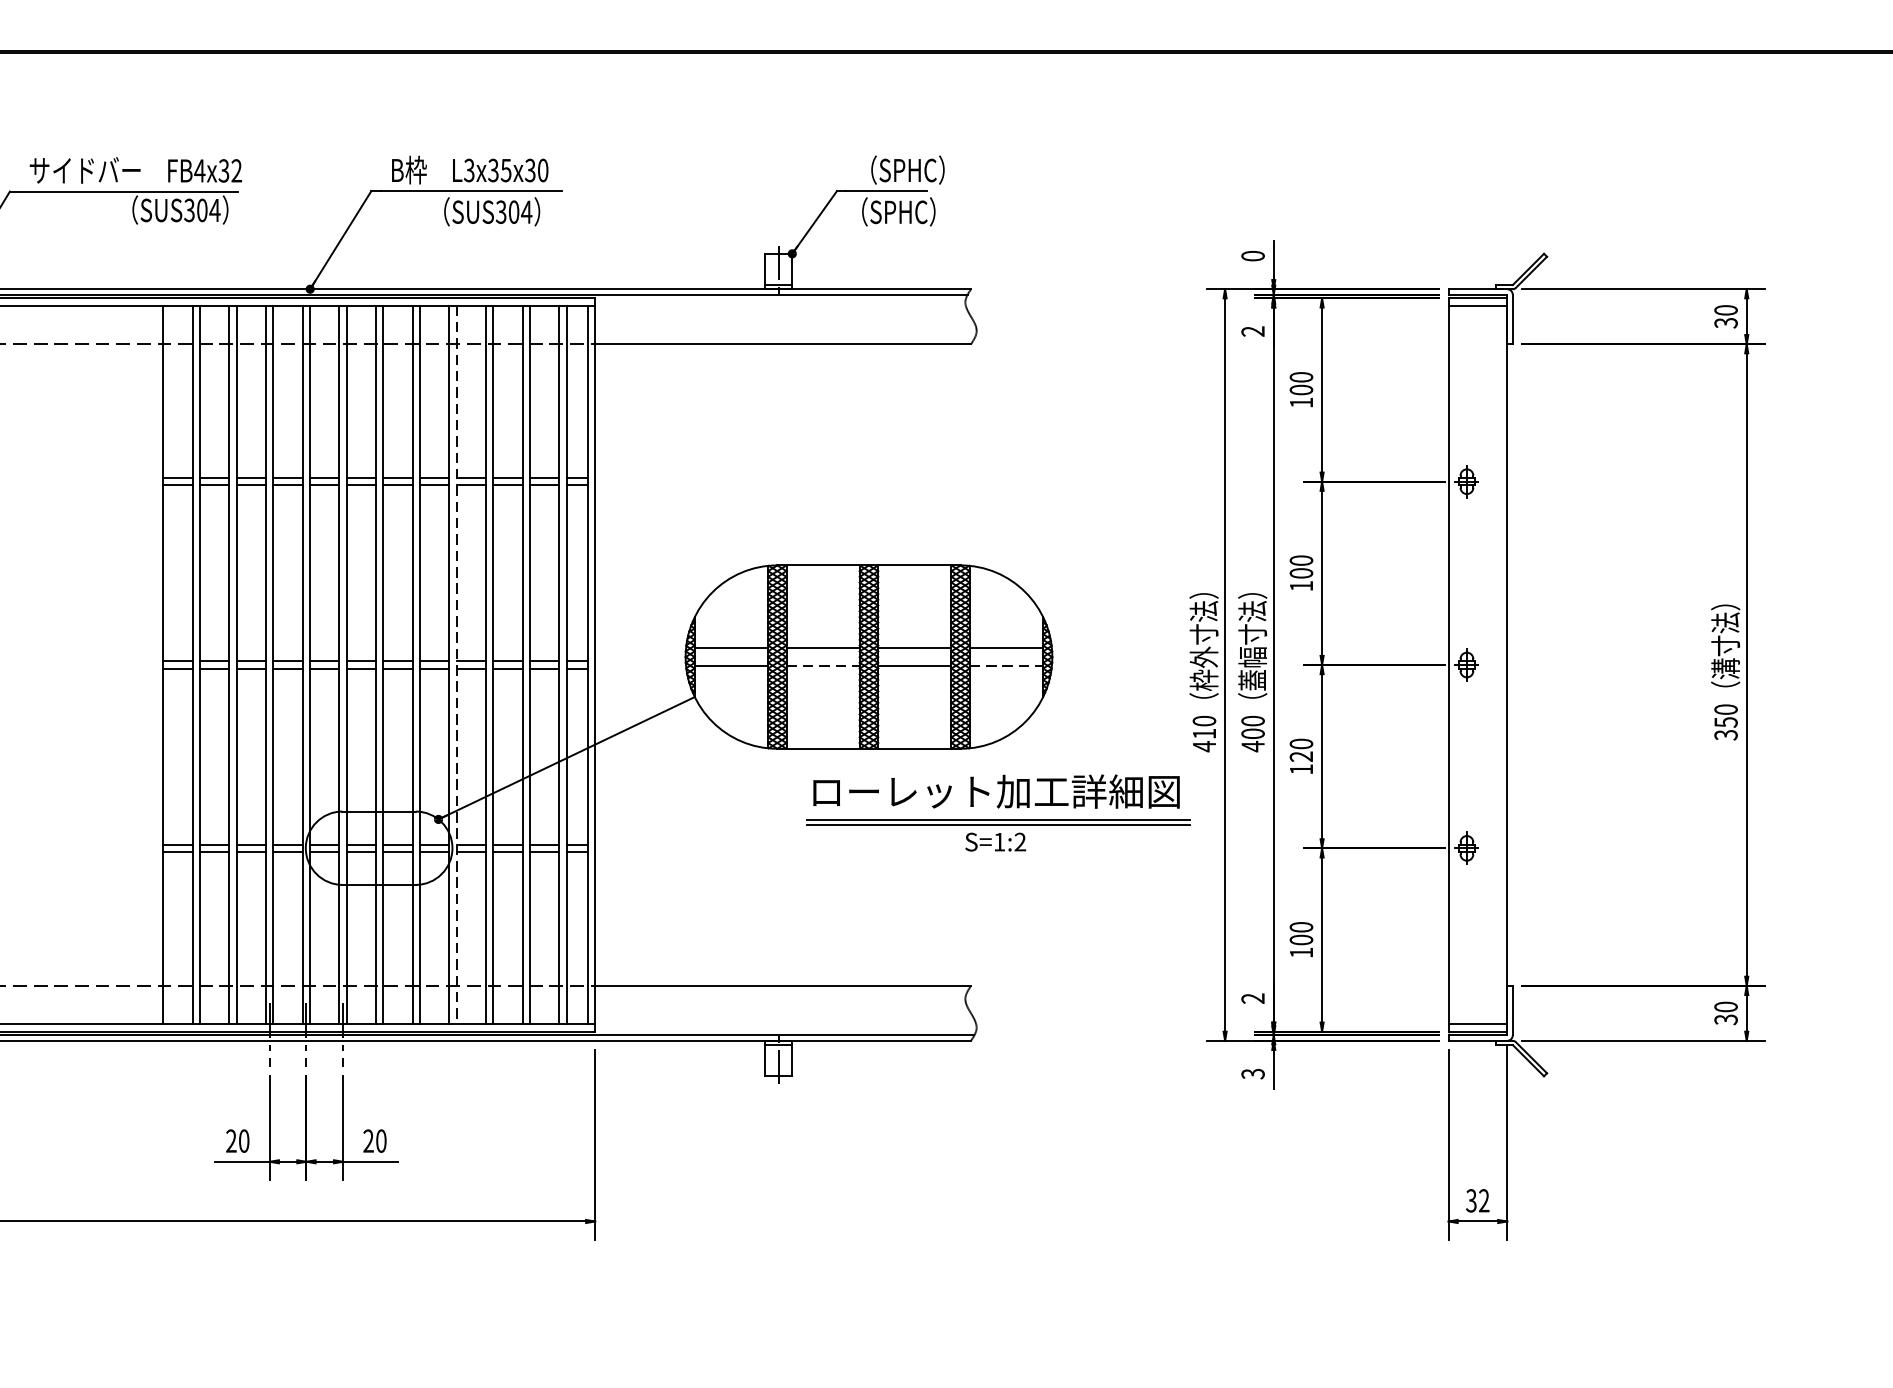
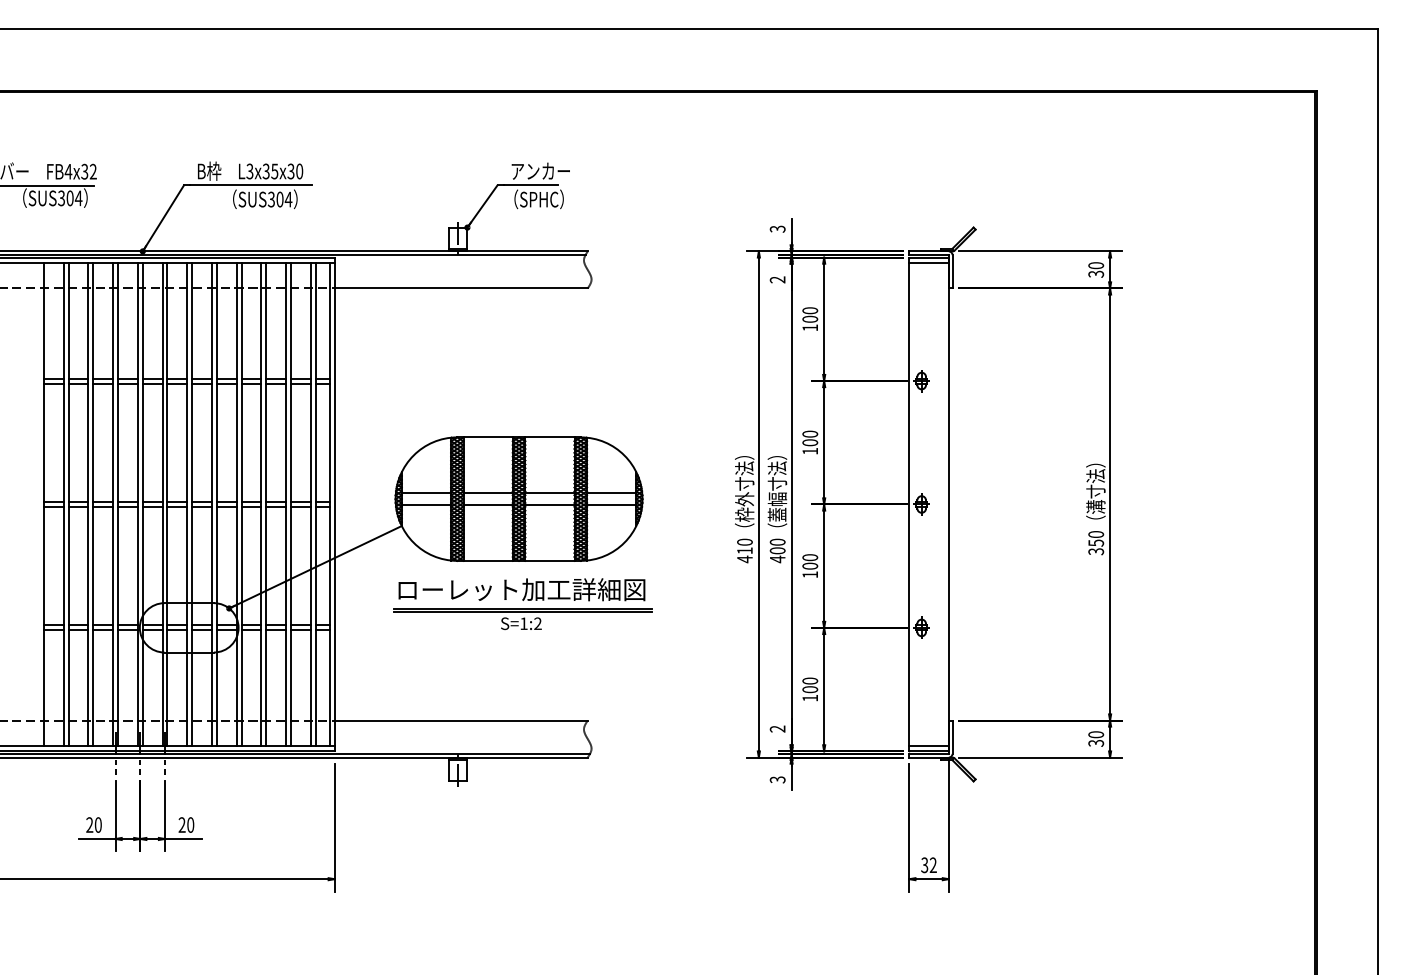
text: (900, 169) -> (540, 170), （SPHC） -> アンカー
text: (1252, 255) -> (777, 228), 0 -> 3
line: (456, 665) -> (241, 504), dashed -> solid
line: (823, 666) -> (488, 505), dashed -> solid
line: (1006, 666) -> (611, 505), dashed -> solid
text: (1301, 755) -> (810, 565), 120 -> 100
part: (997, 813) -> (522, 604), moved

